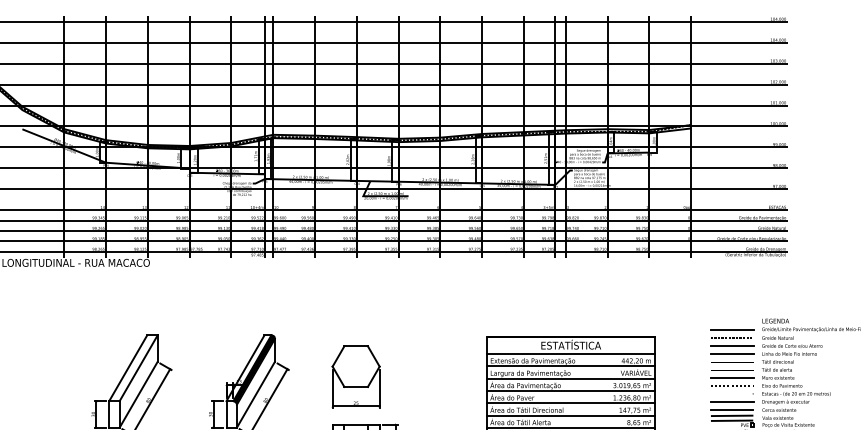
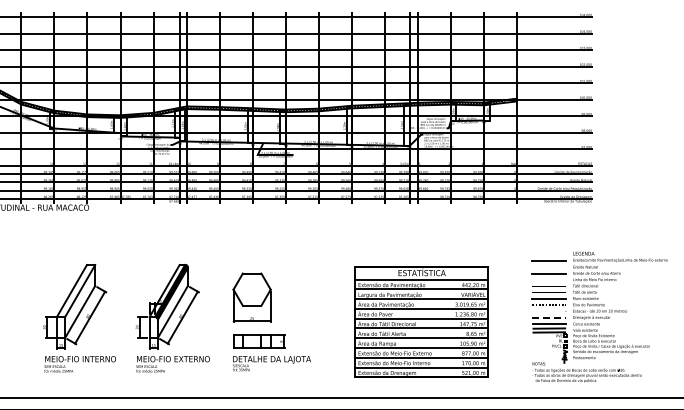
line: (732, 338) -> (549, 267), removed
line: (732, 353) -> (549, 279), removed
line: (732, 401) -> (549, 317), solid -> dashed

